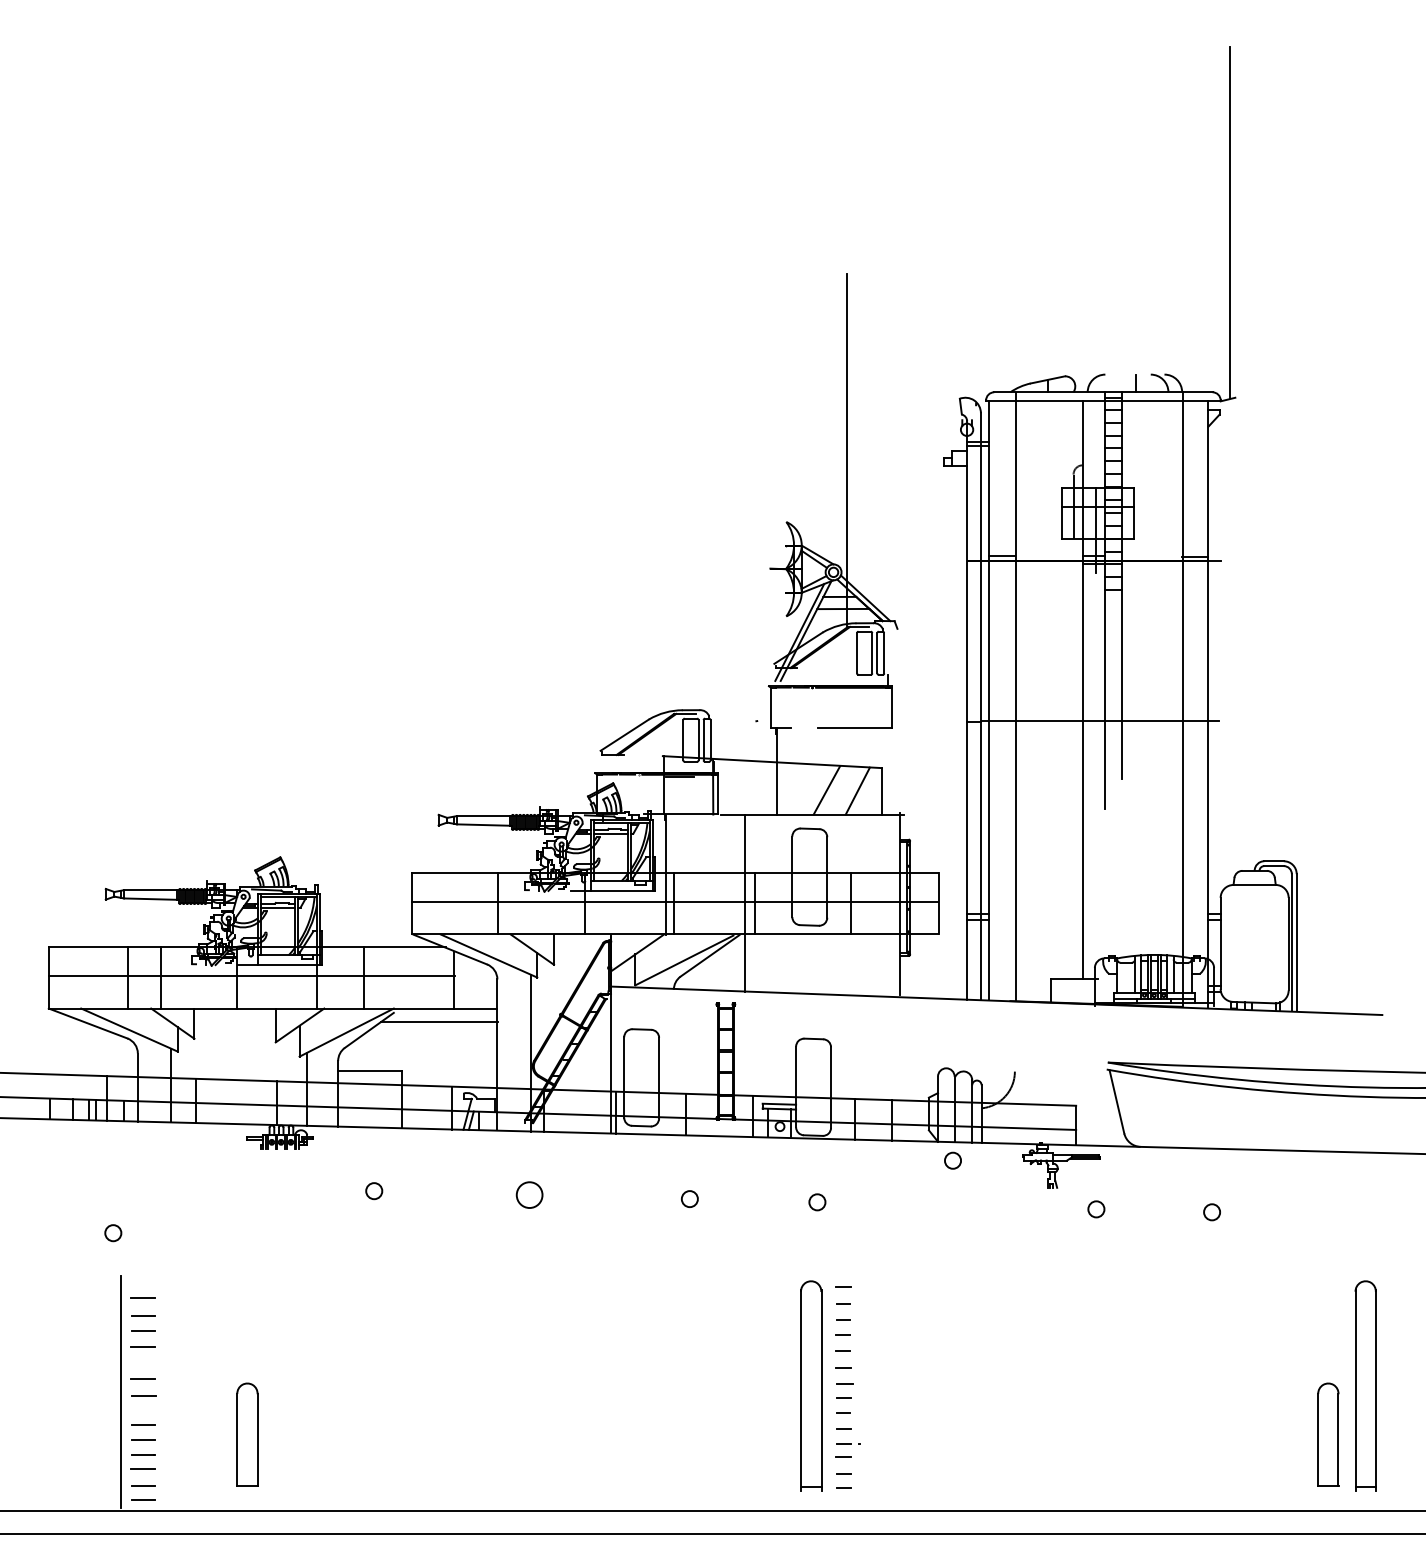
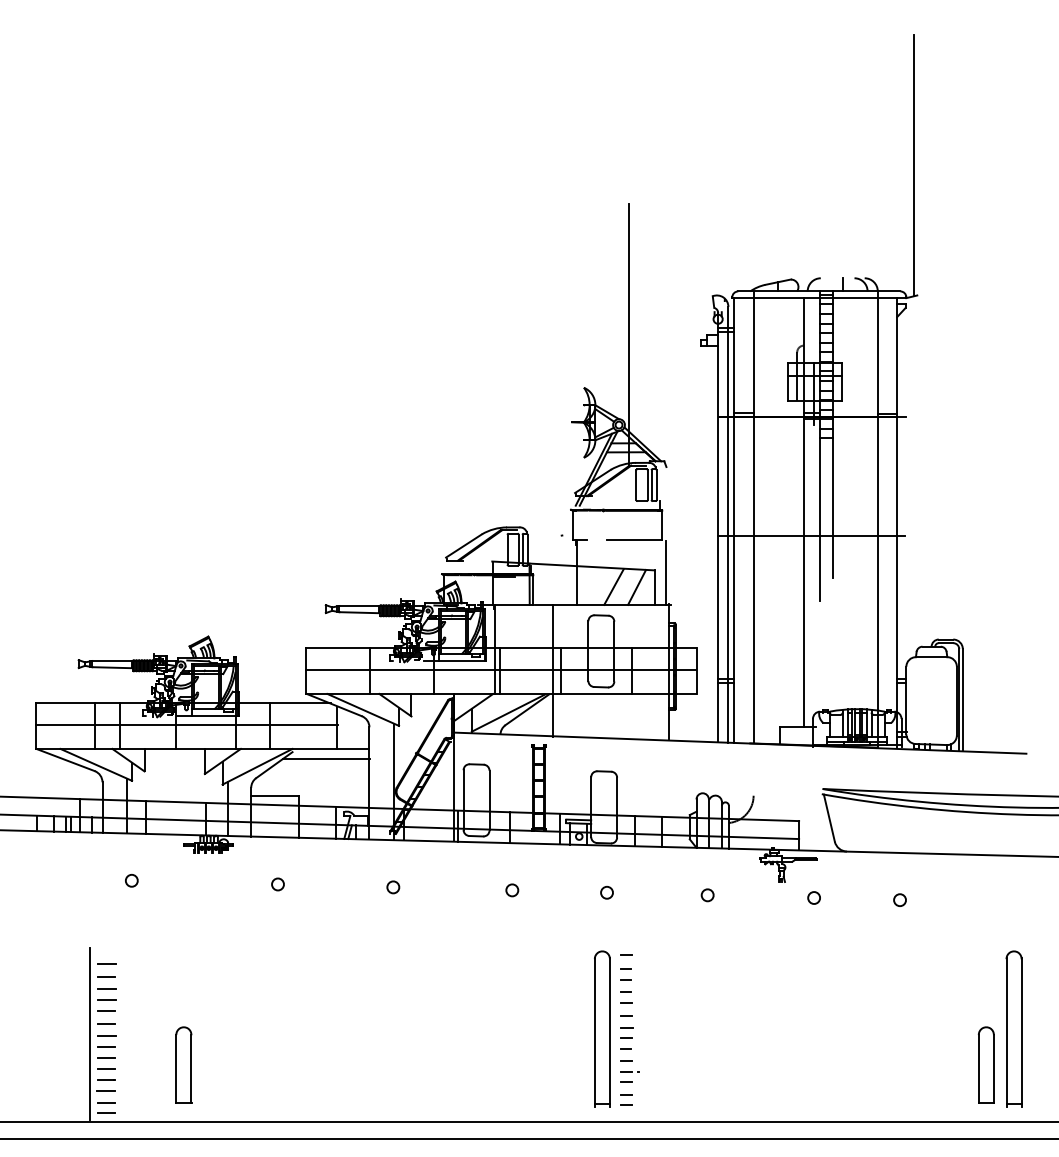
line: (896, 771) -> (665, 572), added
circle: (952, 1160) -> (707, 895), moved
circle: (529, 1194) -> (393, 886), size x0.62
circle: (113, 1233) -> (131, 881), moved
line: (142, 1361) -> (105, 1010), added
line: (143, 1409) -> (106, 1046), added

